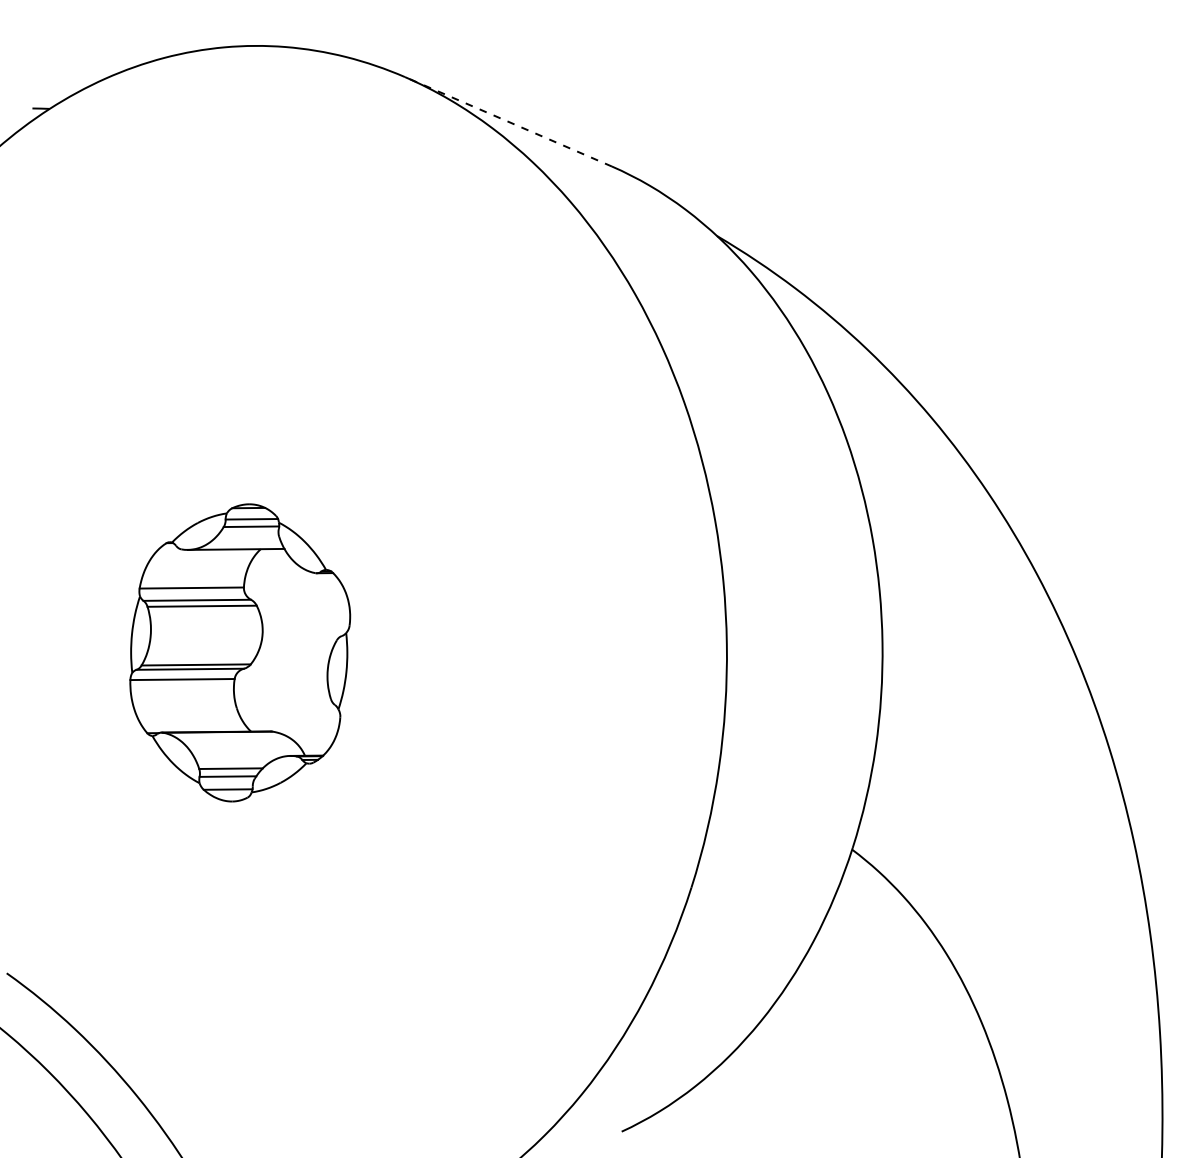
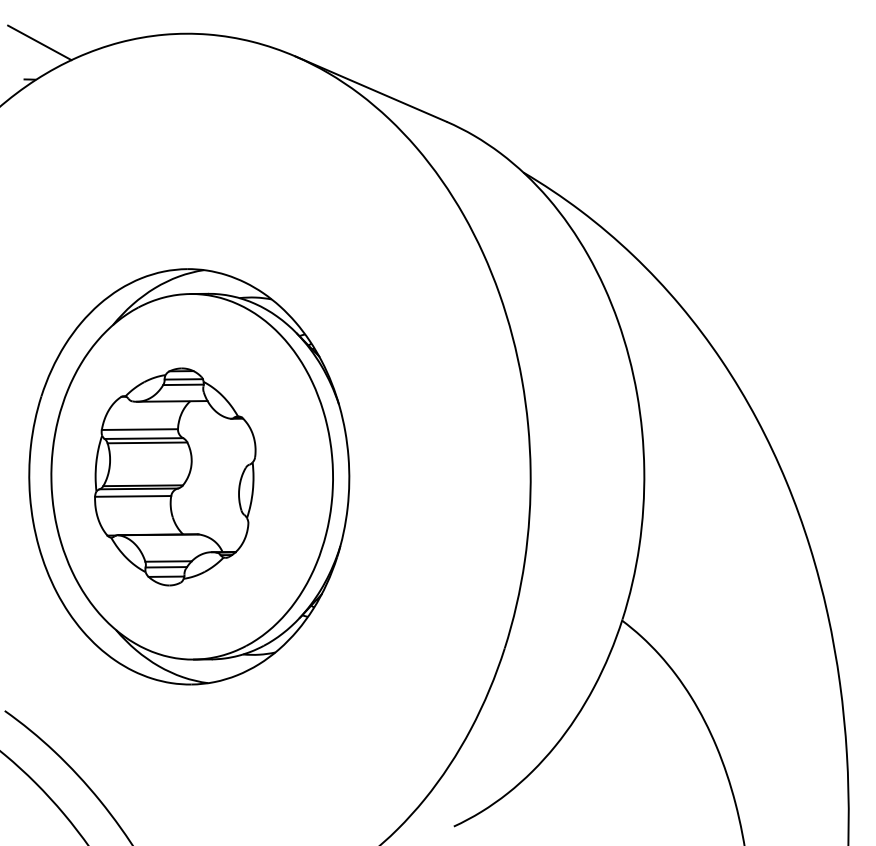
line: (54, 58) -> (39, 42), added
line: (508, 121) -> (371, 88), dashed -> solid
part: (259, 652) -> (189, 476), added

